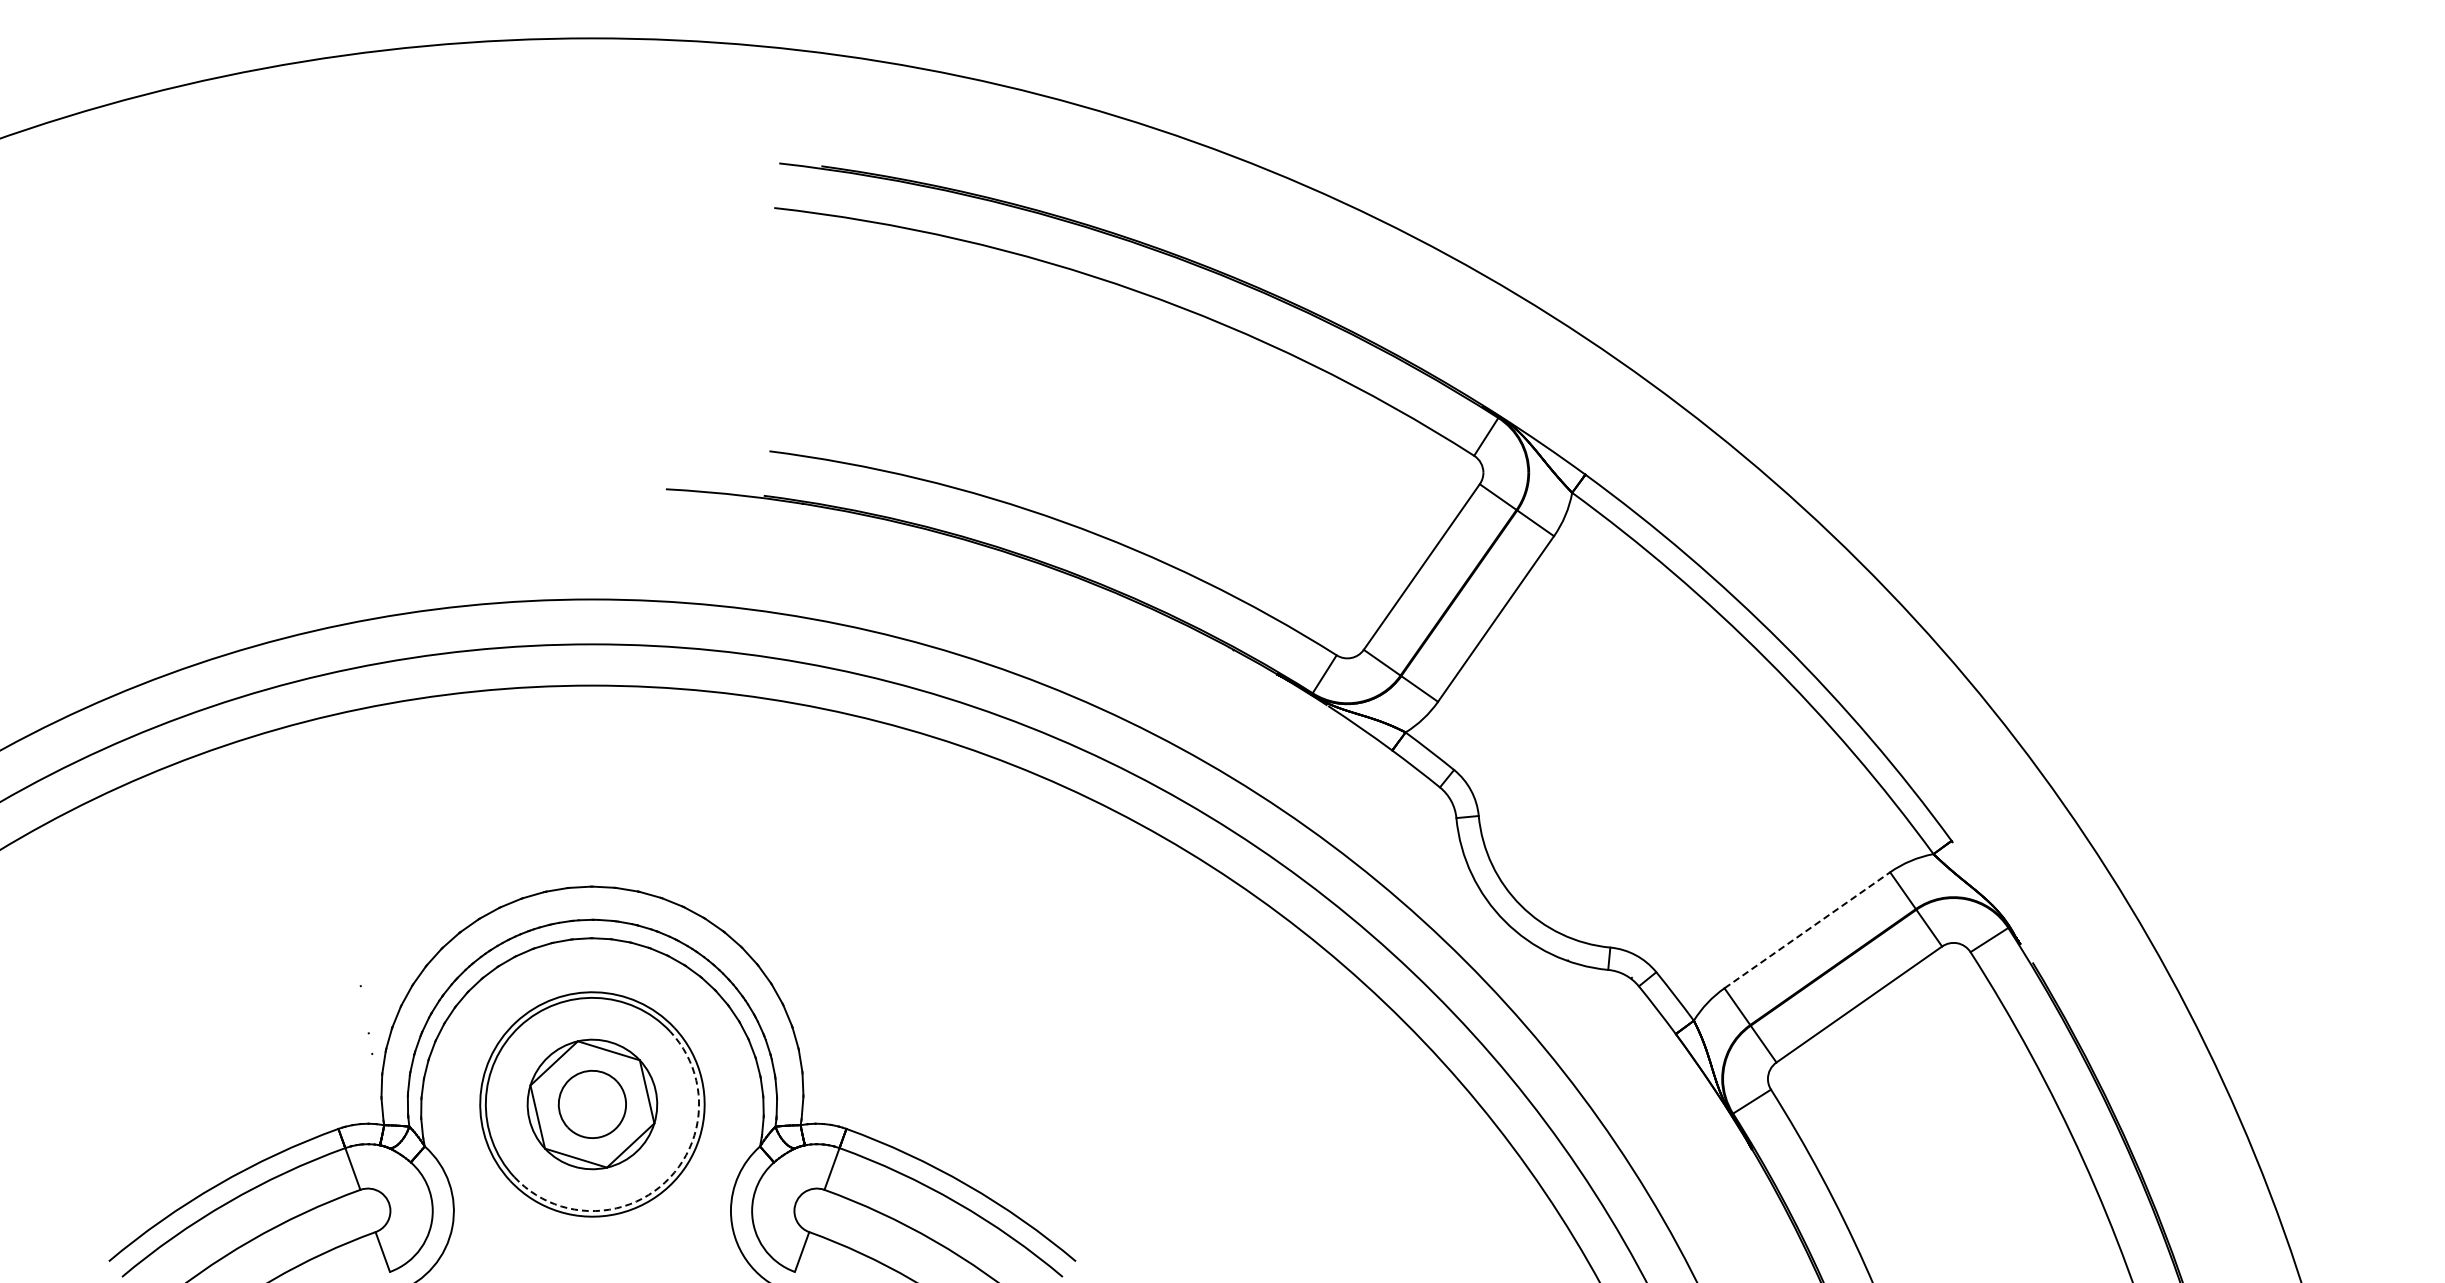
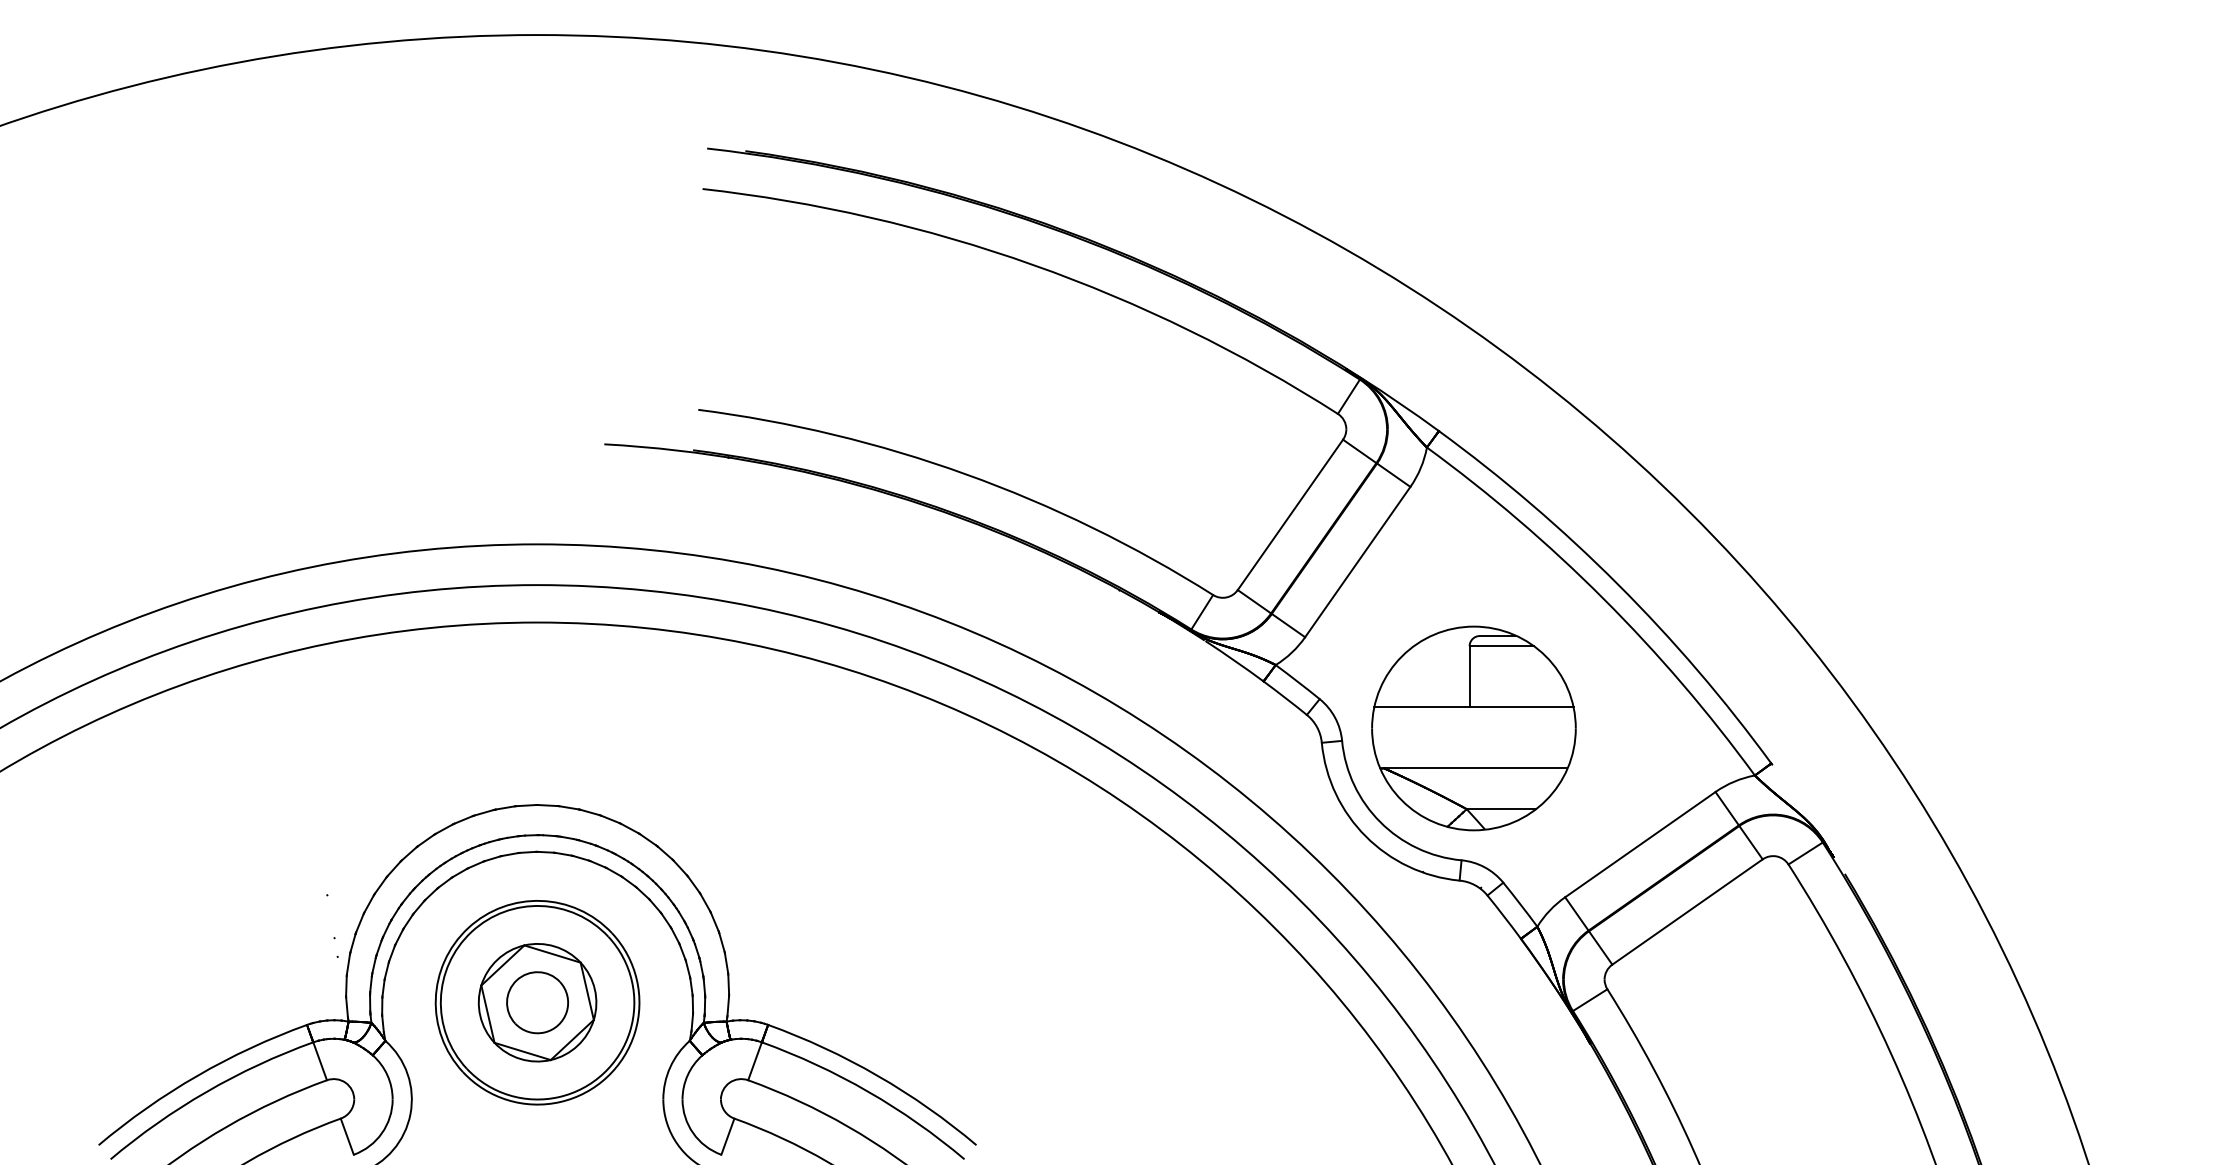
part: (1623, 802) -> (1473, 728), added
line: (1807, 930) -> (1640, 844), dashed -> solid
arc: (665, 1182) -> (603, 1073), dashed -> solid

